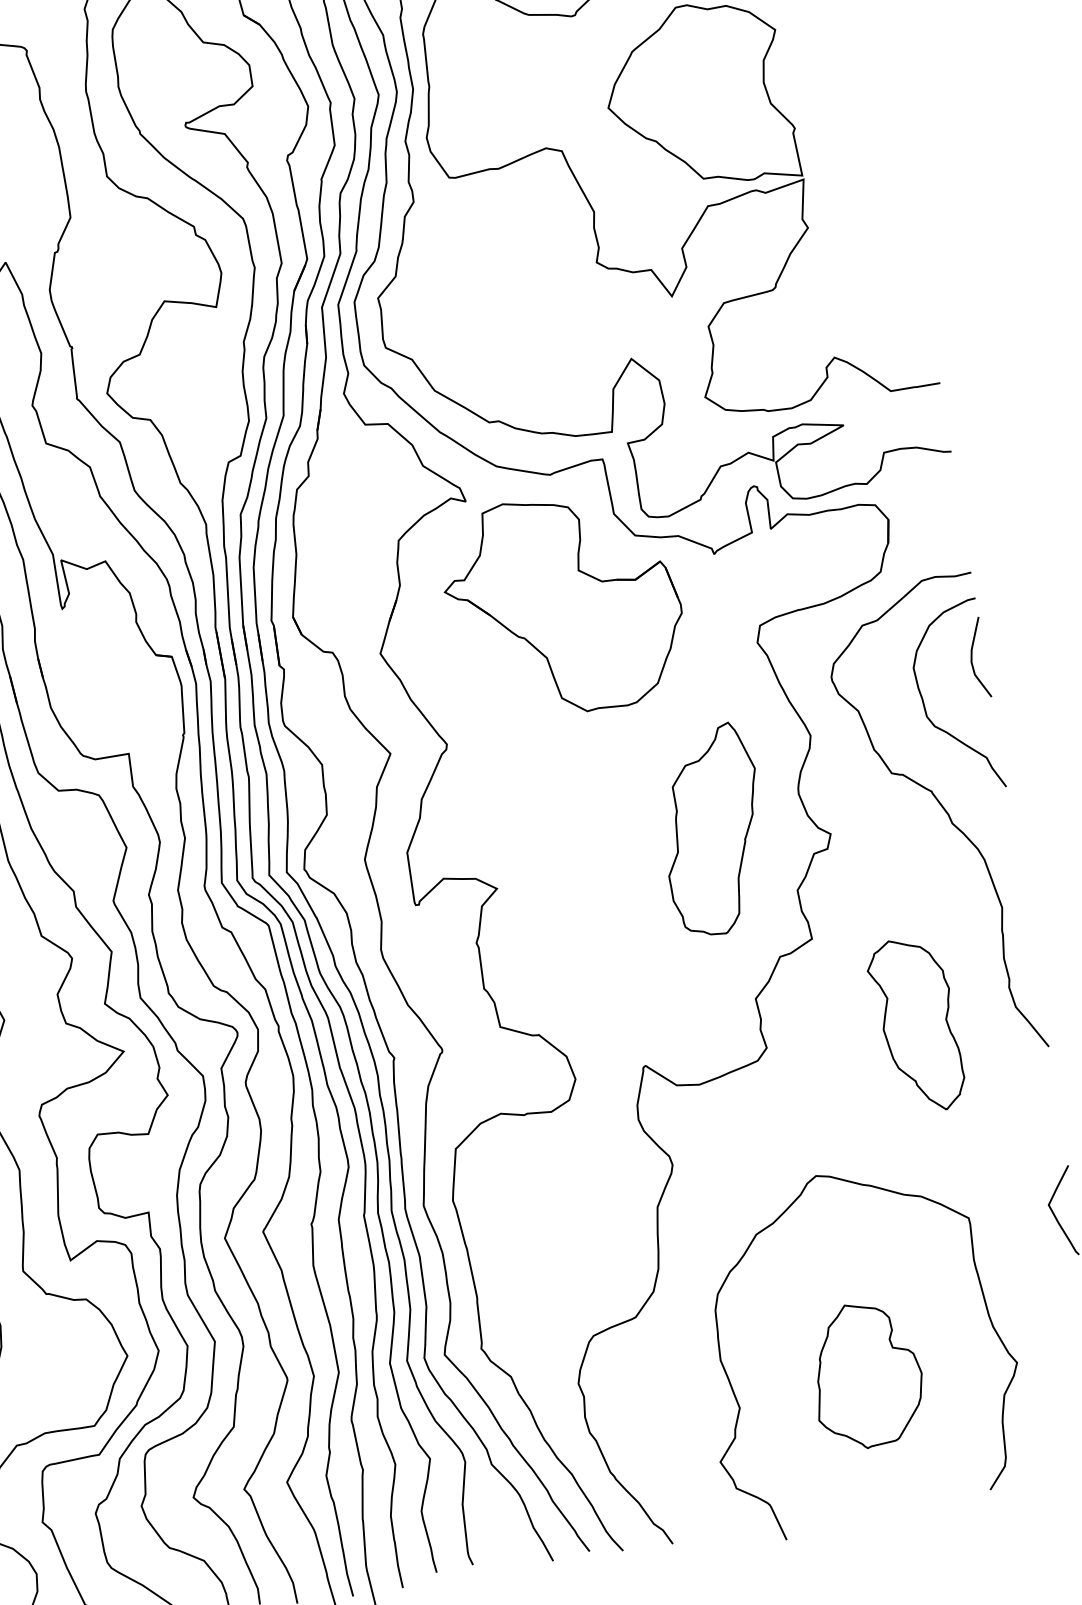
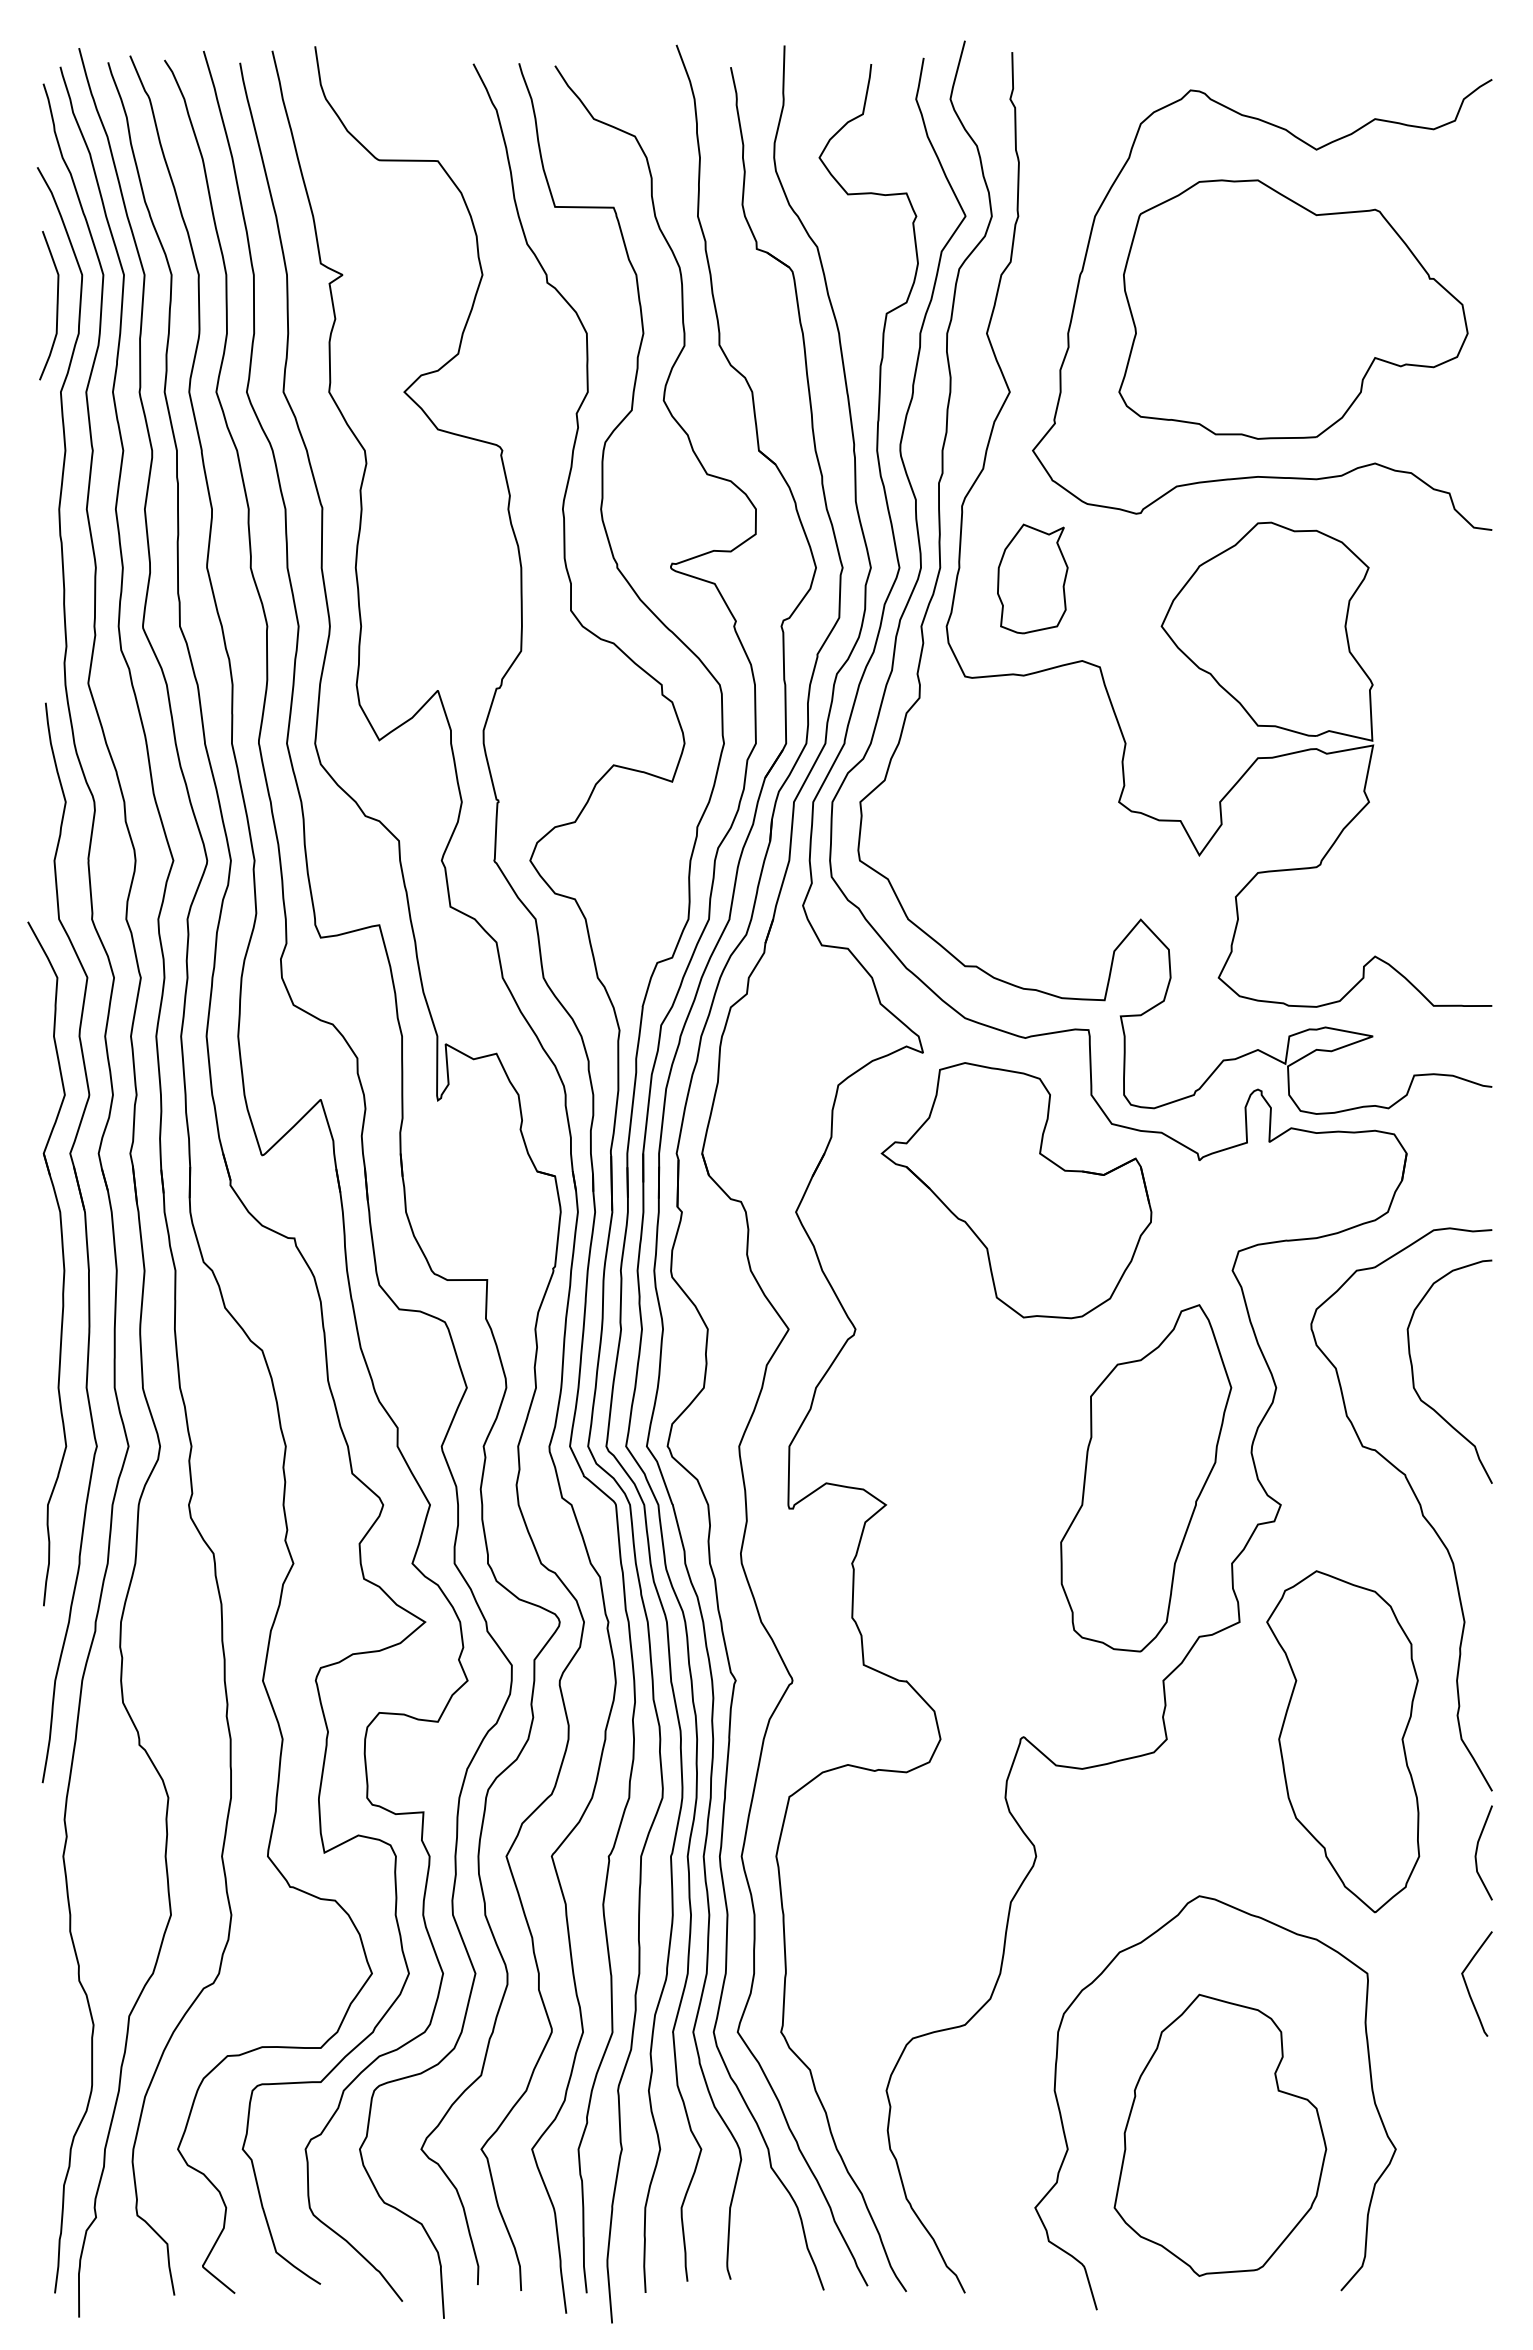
part: (492, 85) -> (1032, 578), added
line: (972, 658) -> (1477, 1852), moved
part: (713, 830) -> (1146, 1478), size x1.43
part: (916, 1025) -> (1343, 1741), size x1.67
part: (866, 1374) -> (1220, 2134), size x1.67

